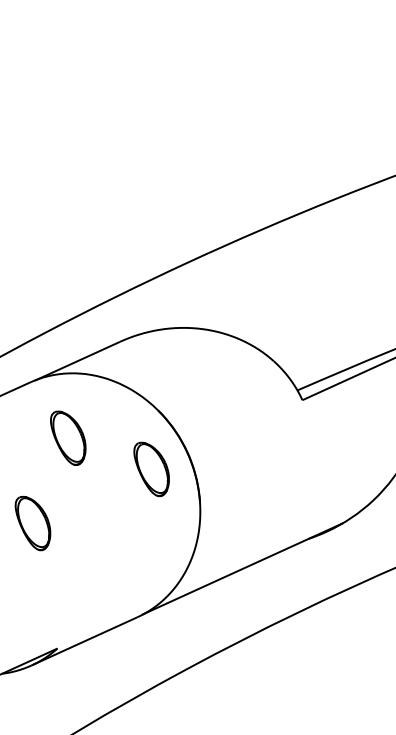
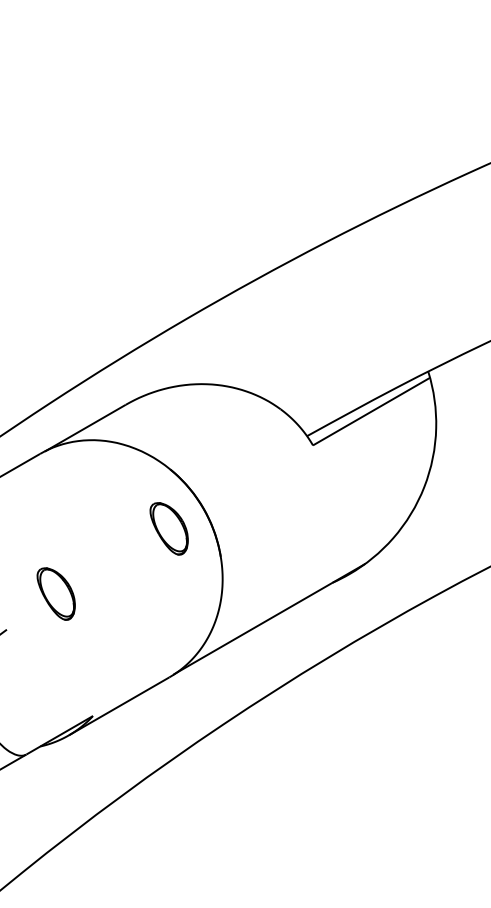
part: (67, 437) -> (82, 505), removed

